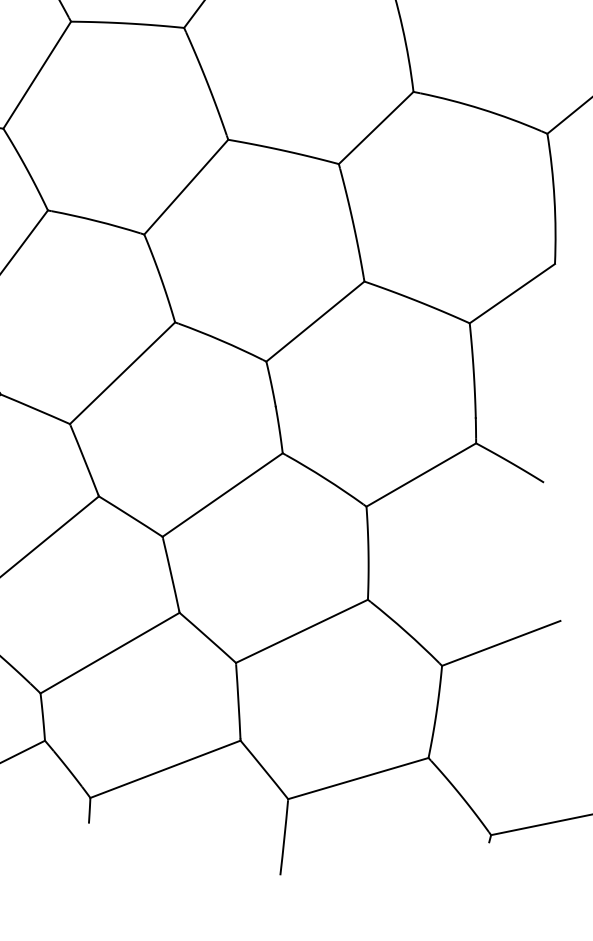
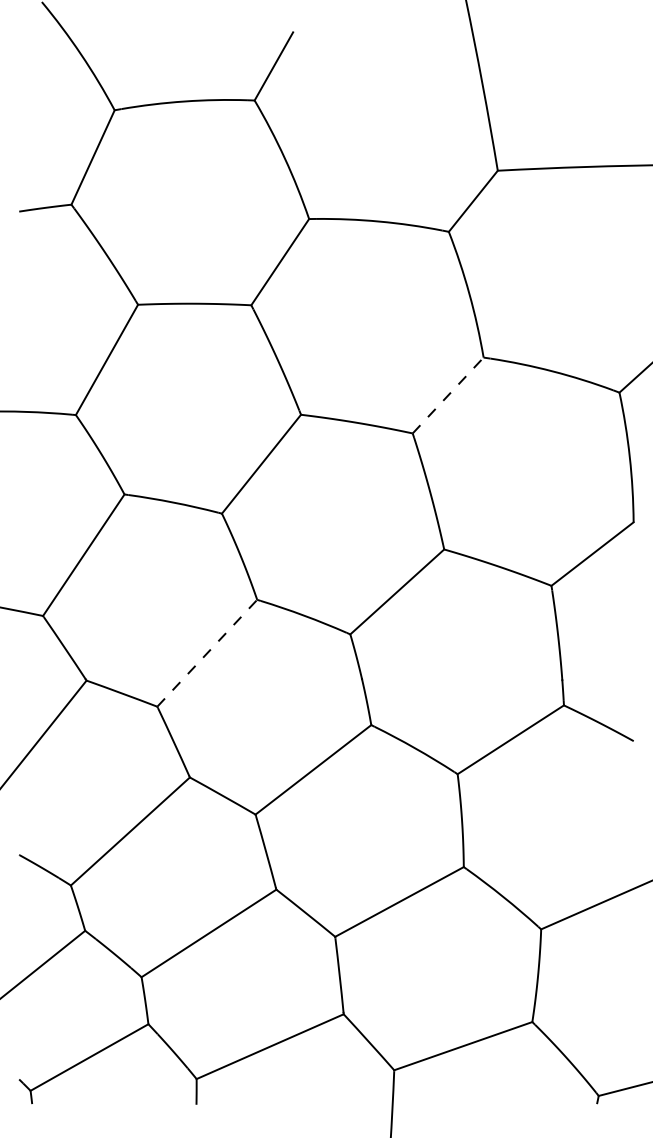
line: (376, 127) -> (448, 395), solid -> dashed
line: (122, 372) -> (207, 652), solid -> dashed

